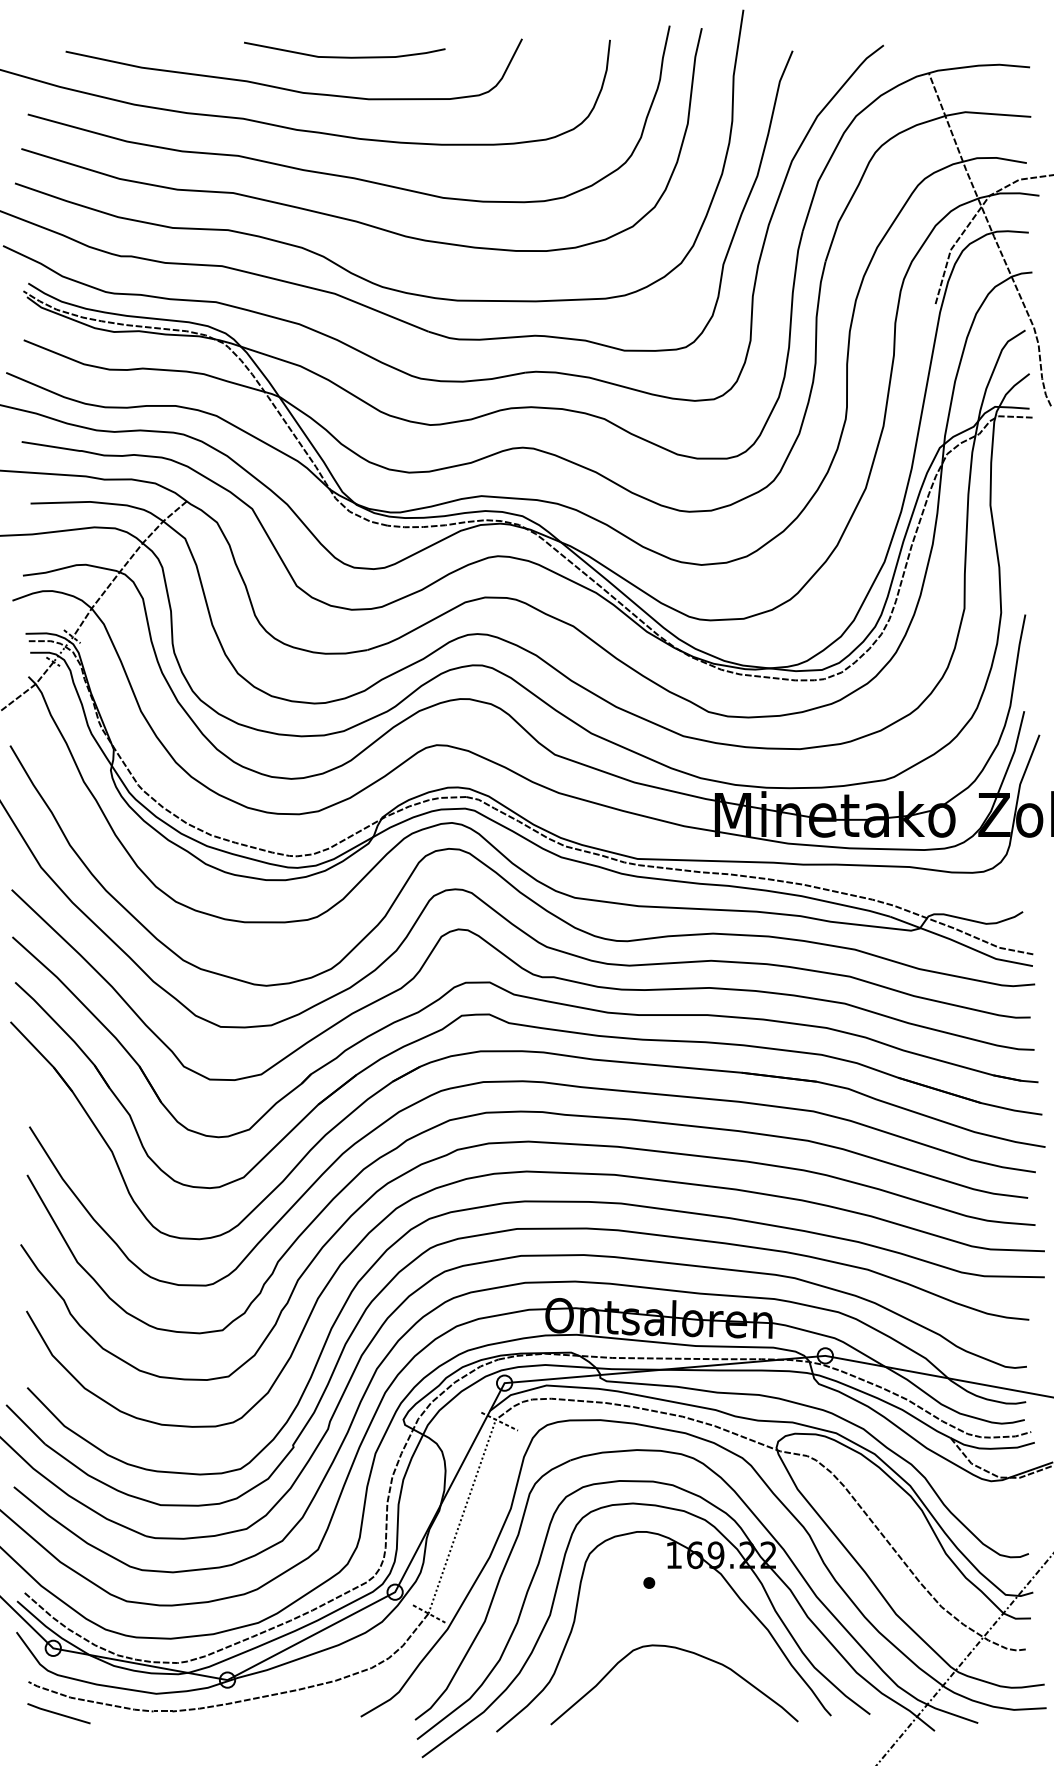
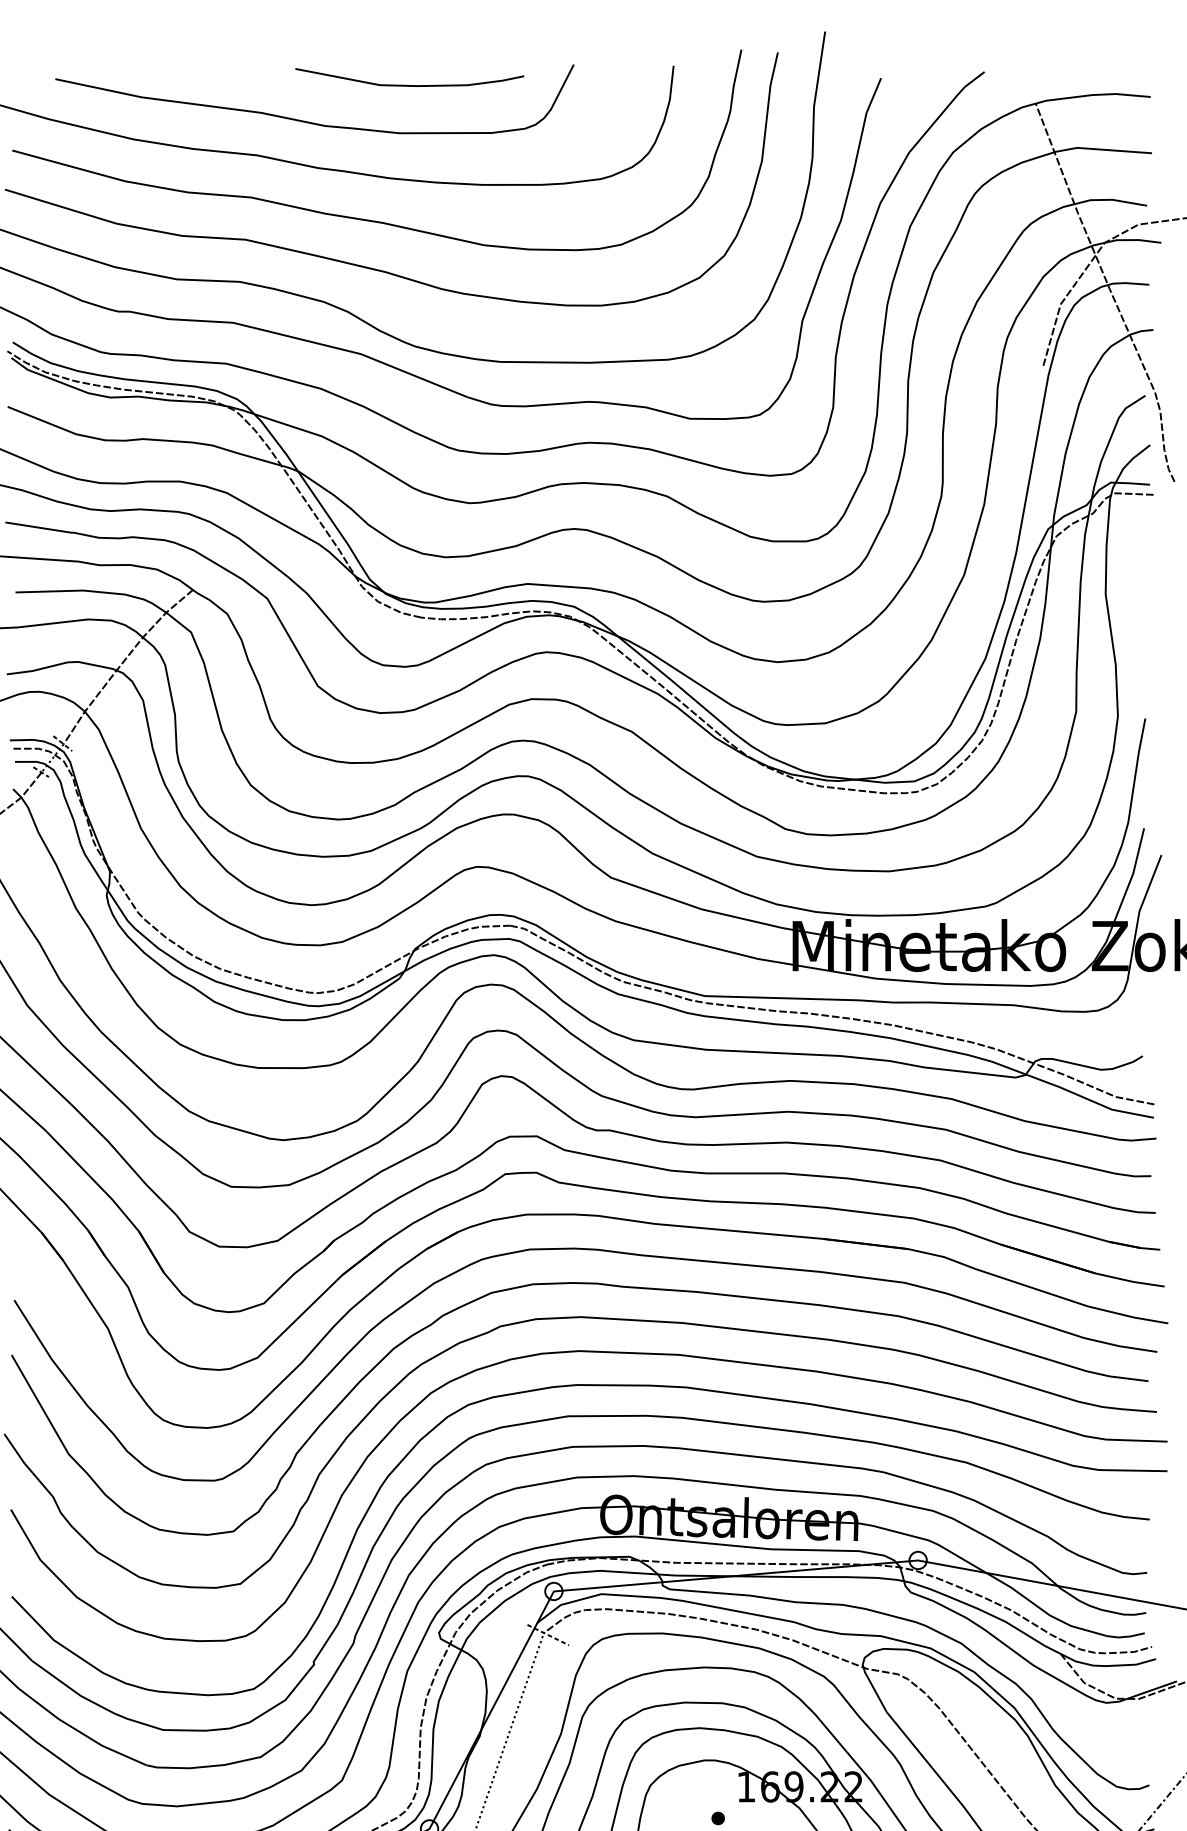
curve: (344, 56) -> (409, 84), moved

